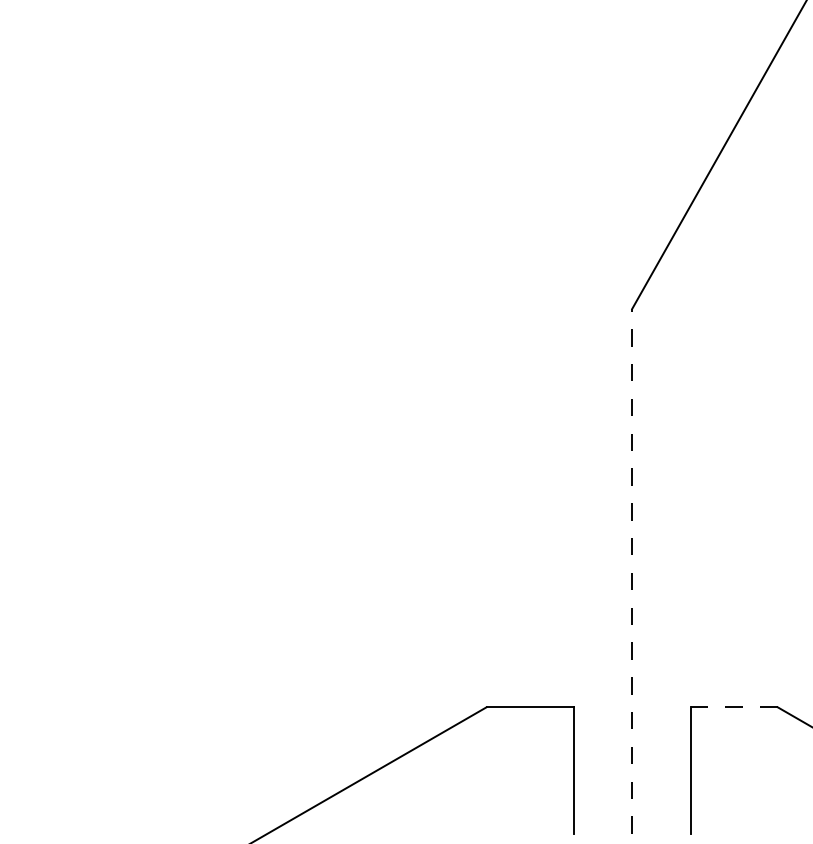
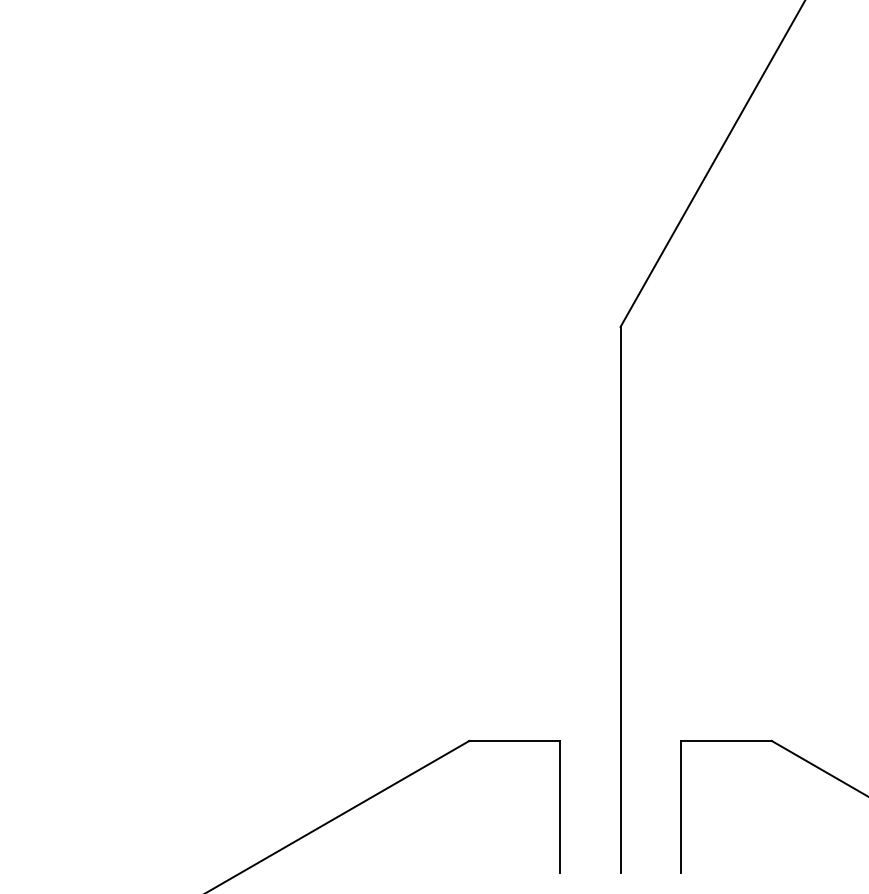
line: (632, 571) -> (620, 599), dashed -> solid
line: (734, 707) -> (726, 741), dashed -> solid

